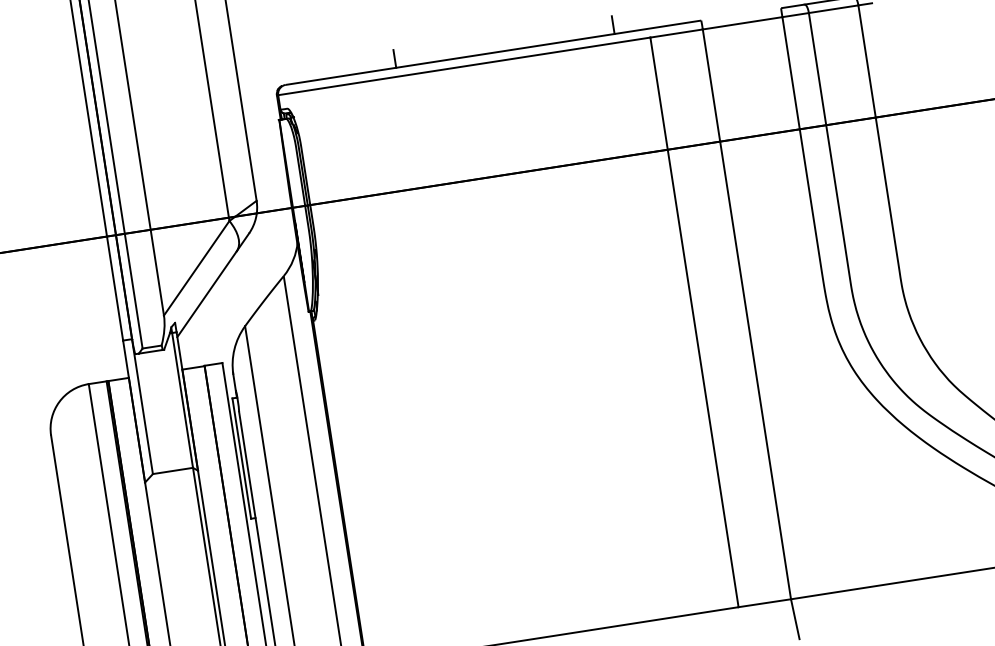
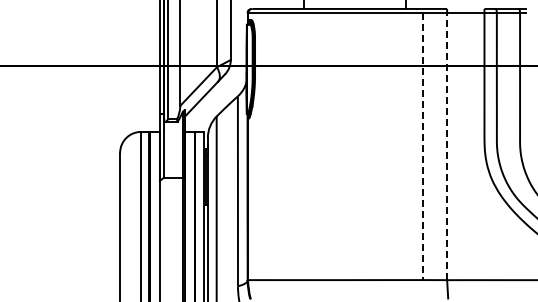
line: (747, 313) -> (447, 146), solid -> dashed
line: (694, 324) -> (422, 147), solid -> dashed

